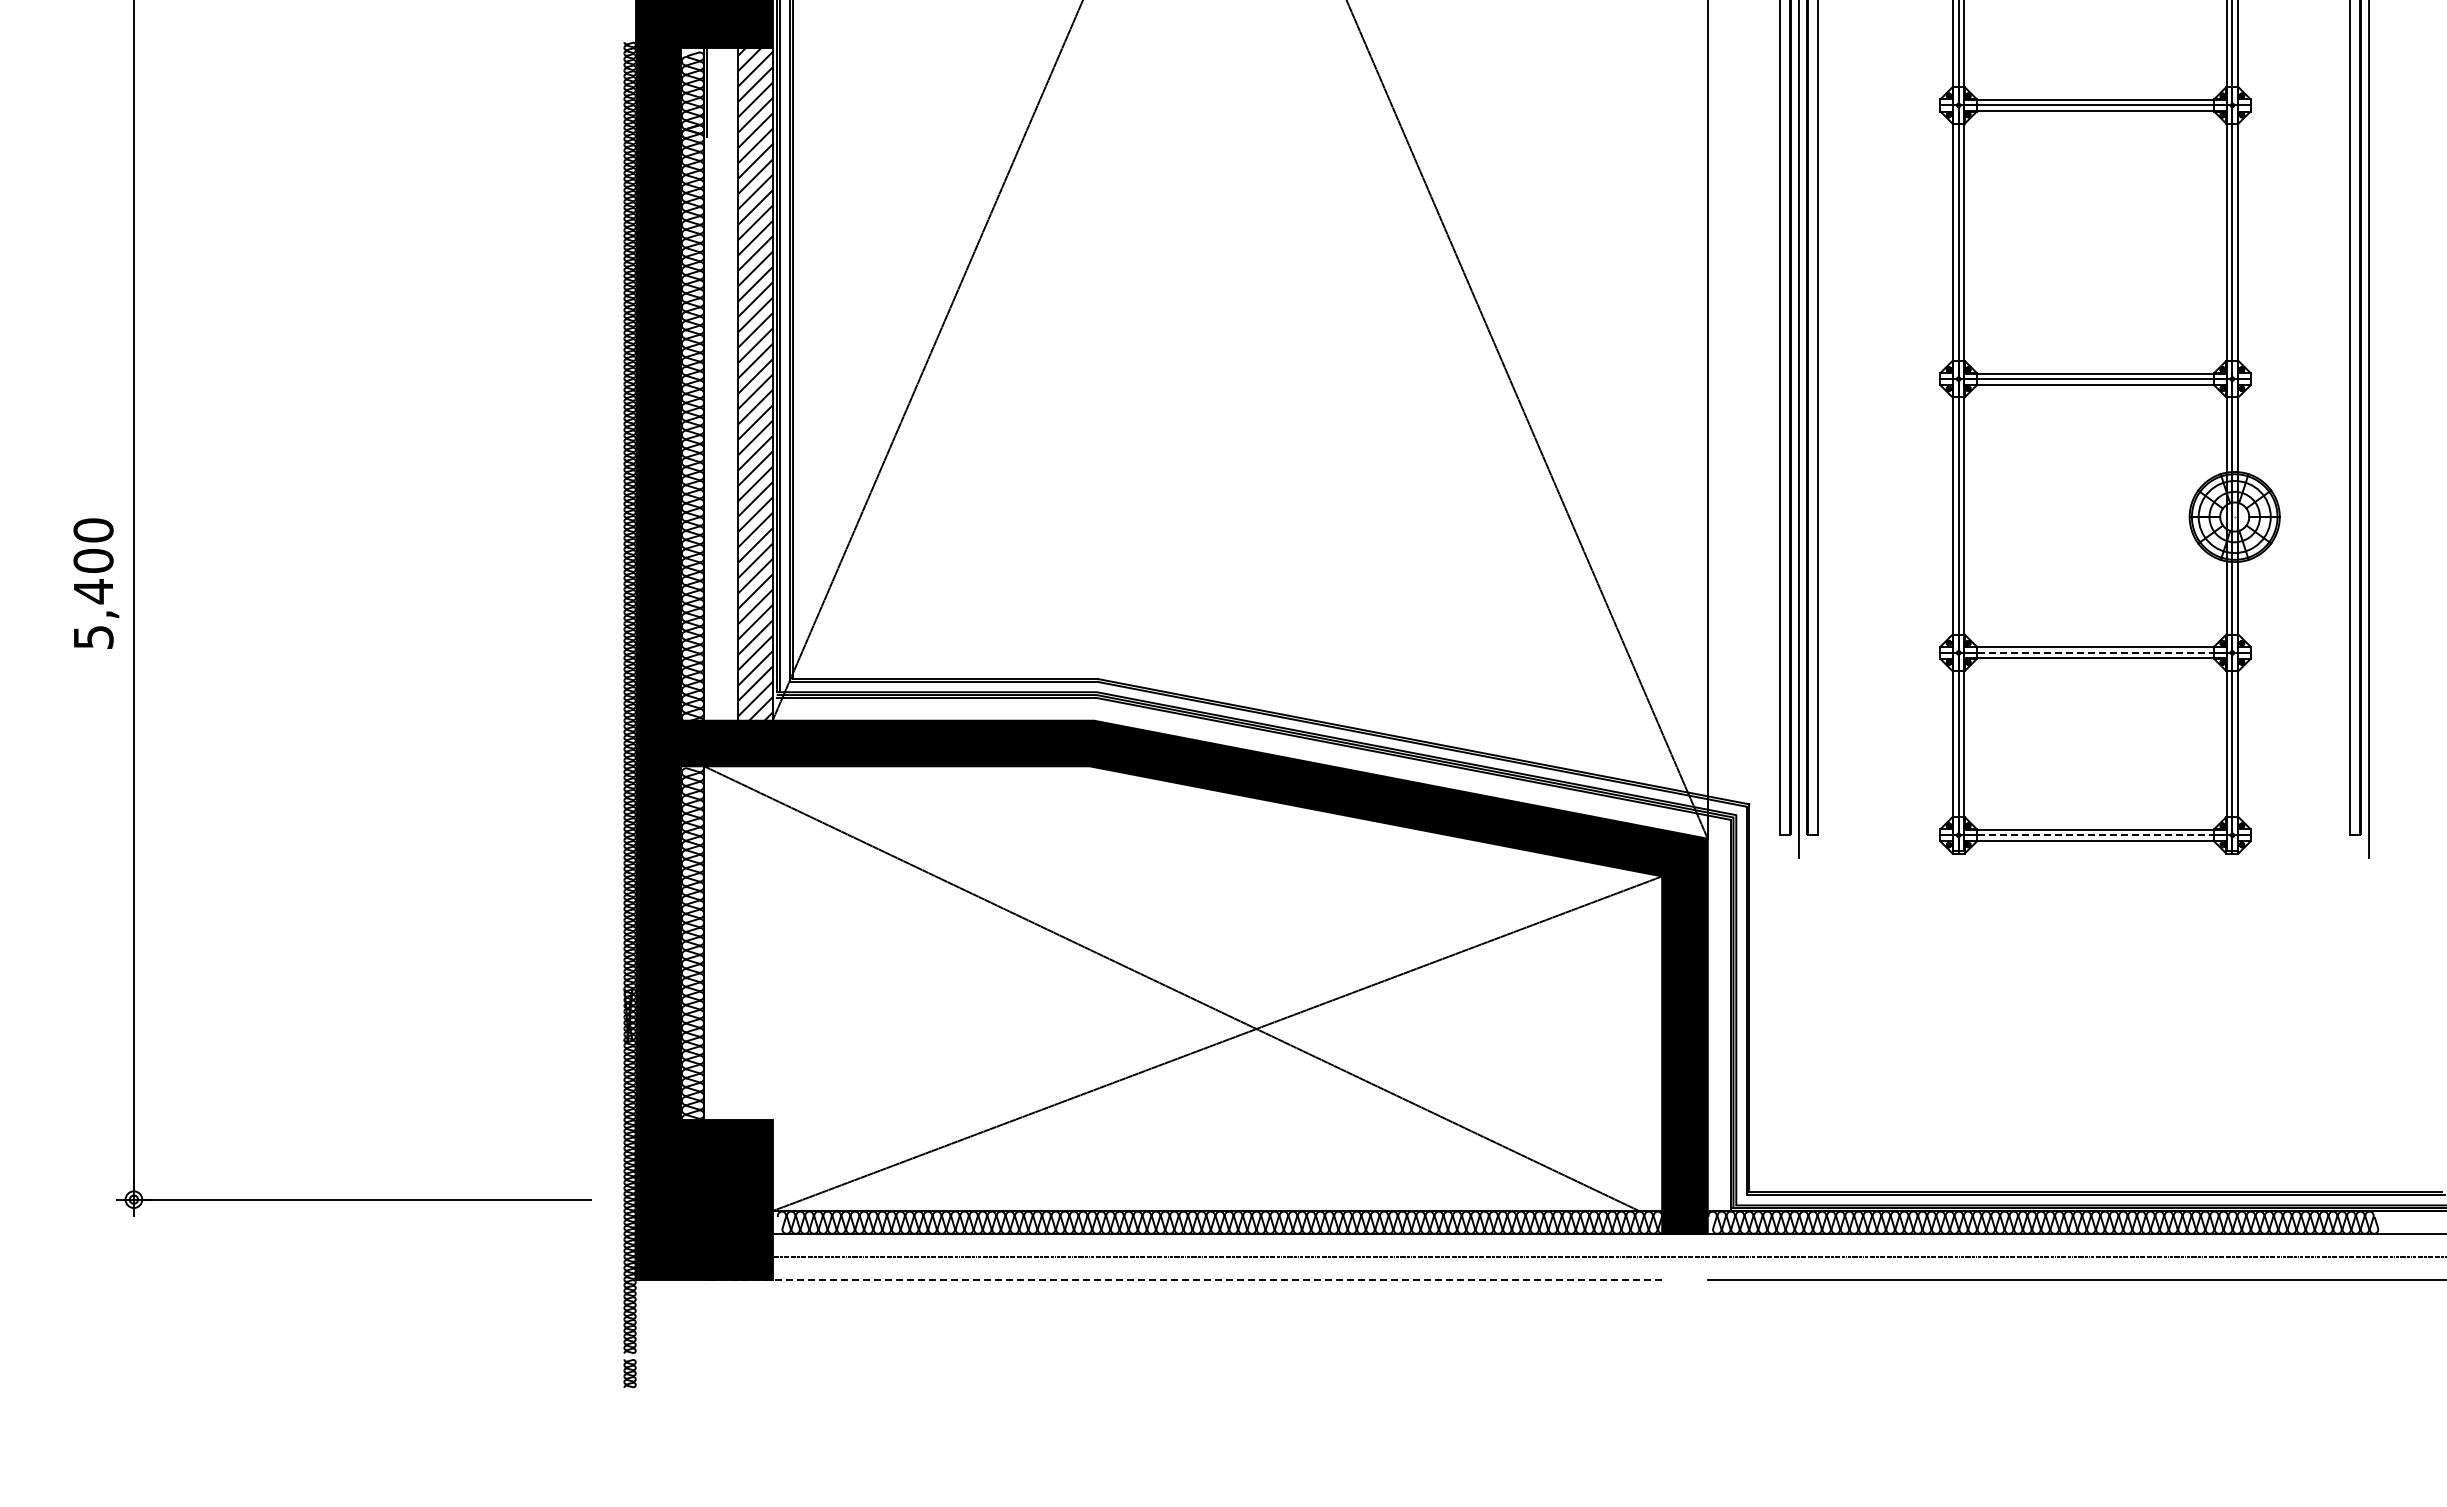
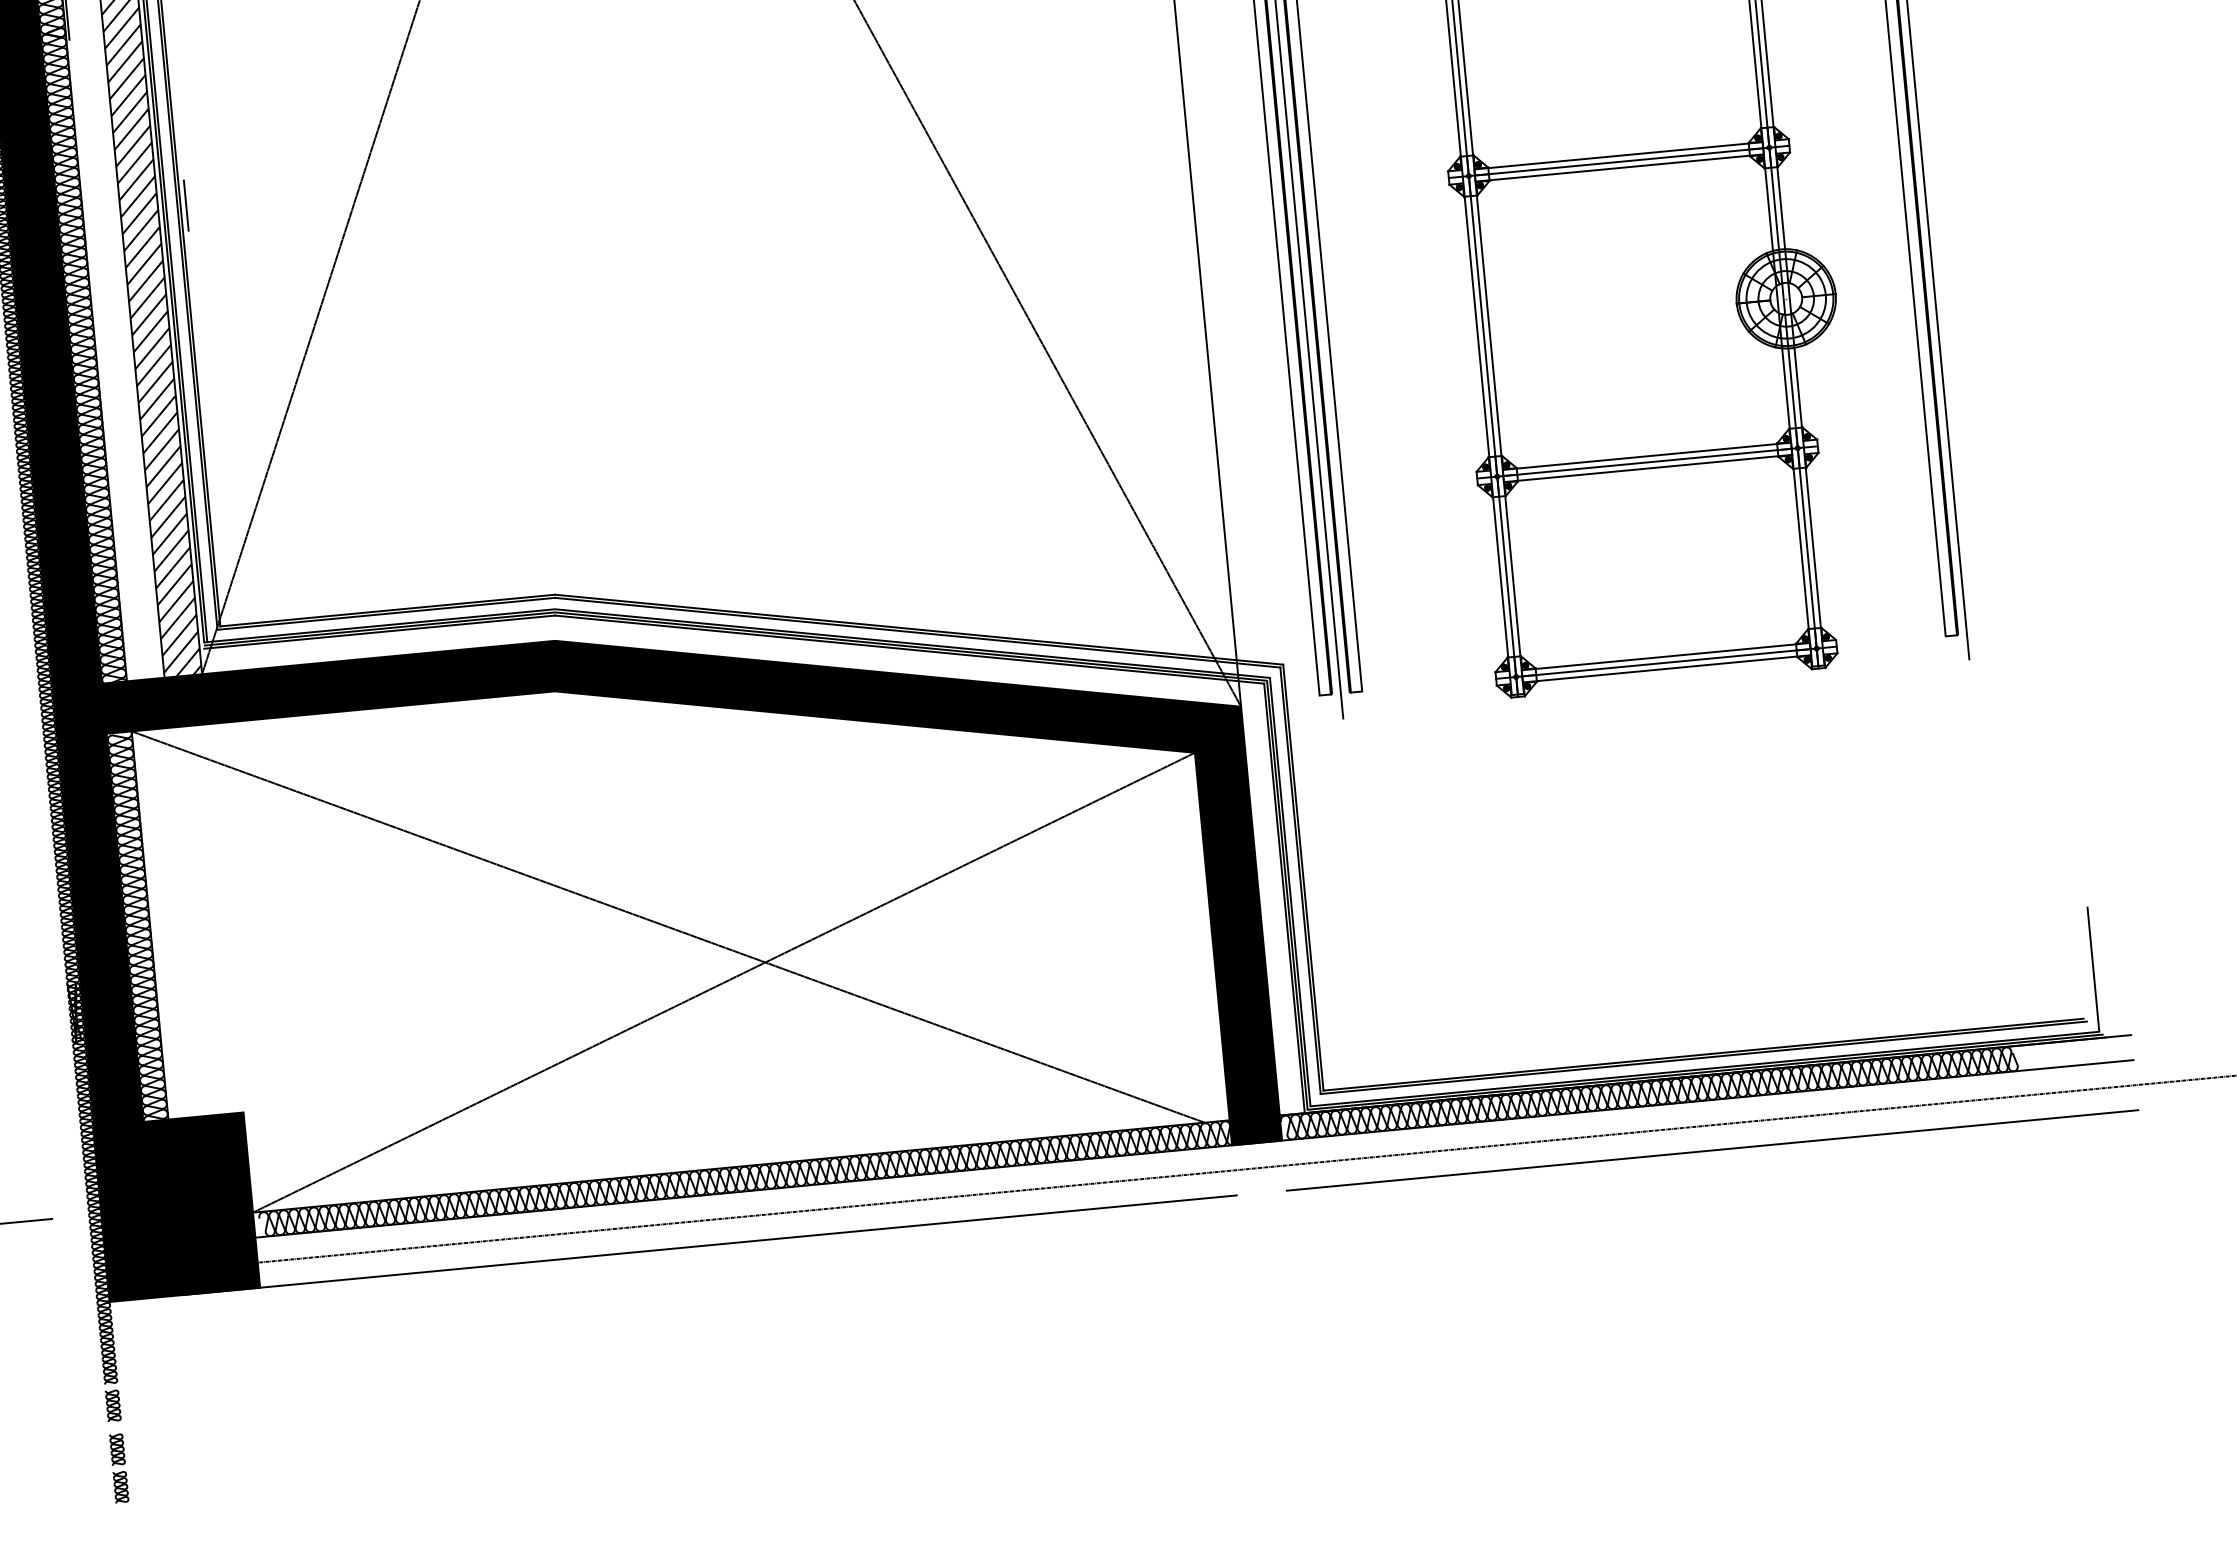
line: (798, 296) -> (186, 205), added
line: (2095, 652) -> (1647, 462), dashed -> solid
line: (2095, 835) -> (1666, 662), dashed -> solid
line: (1183, 1279) -> (711, 1245), dashed -> solid
part: (629, 1430) -> (118, 1468), added

